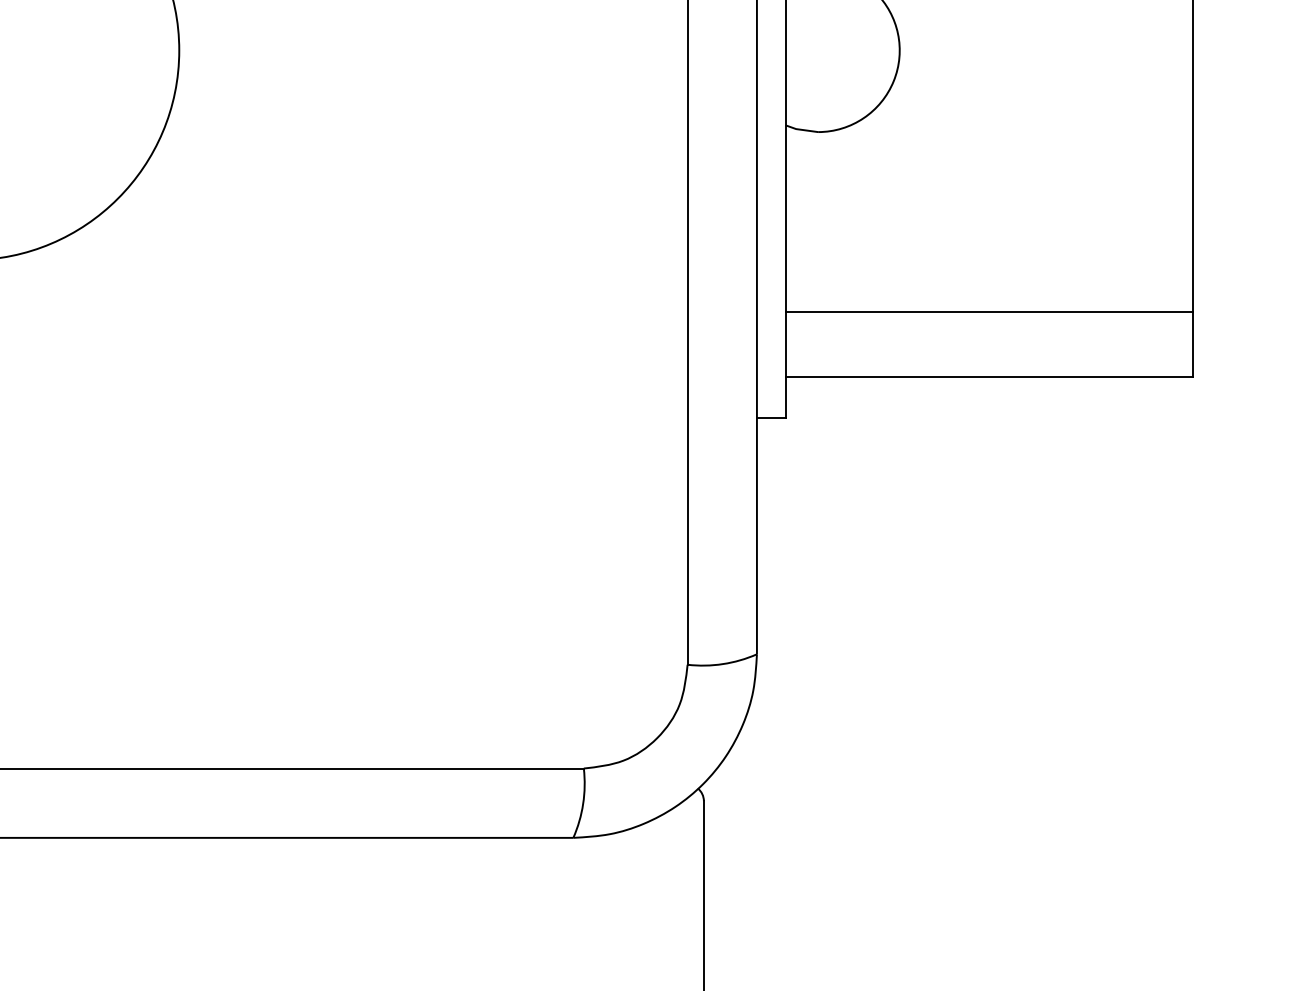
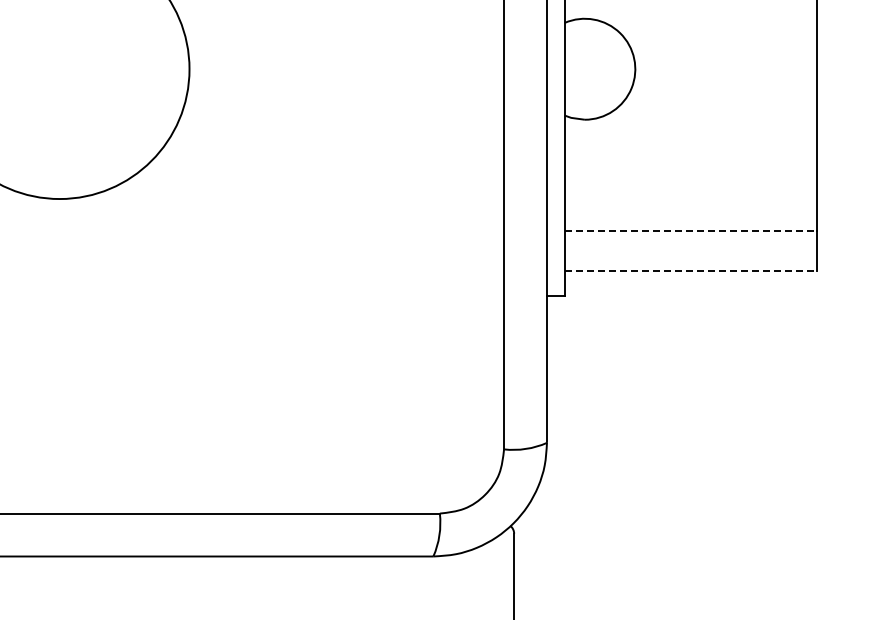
line: (990, 311) -> (691, 230), solid -> dashed
line: (990, 377) -> (691, 271), solid -> dashed

